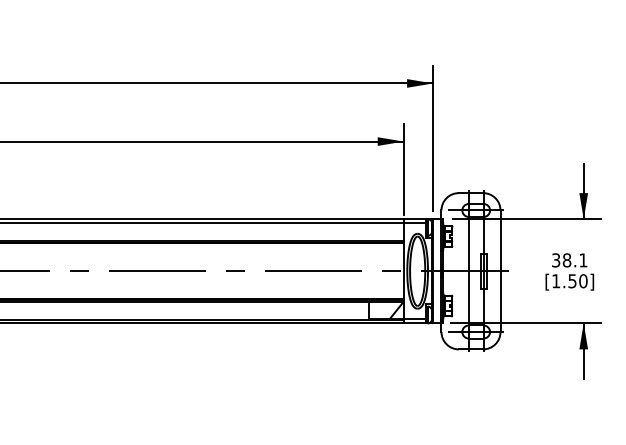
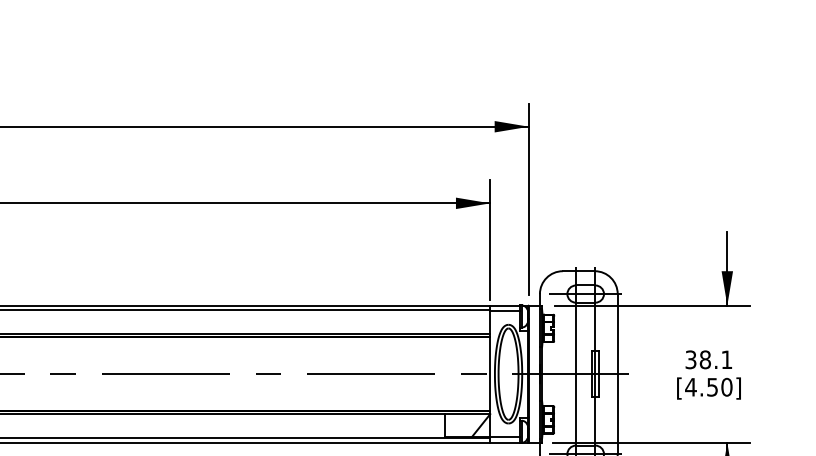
text: (555, 281) -> (690, 387), [1.50] -> [4.50]

